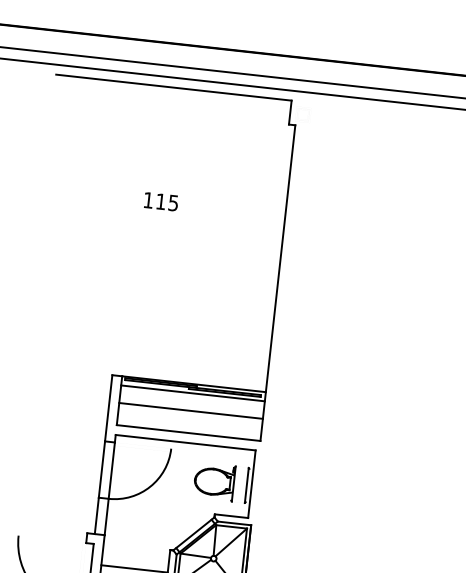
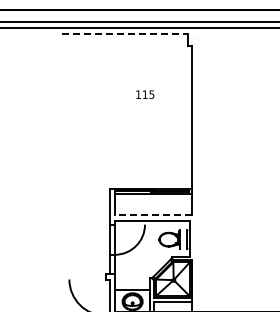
line: (174, 87) -> (125, 33), solid -> dashed
text: (161, 201) -> (145, 94), moved
line: (189, 410) -> (152, 203), removed
line: (187, 433) -> (152, 215), solid -> dashed

